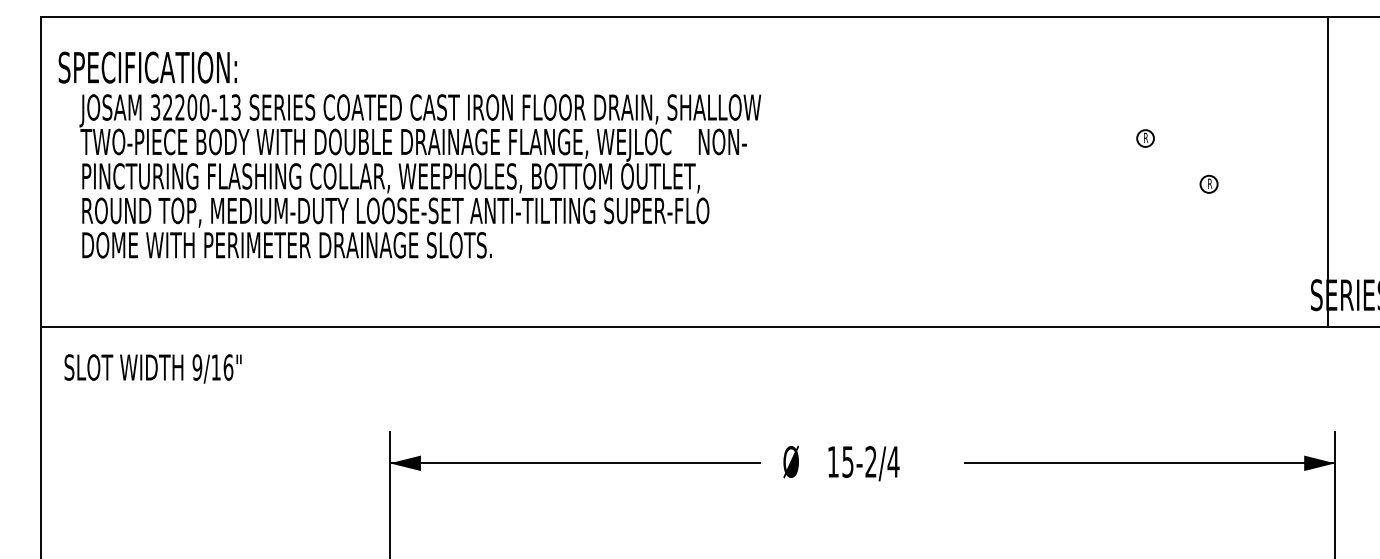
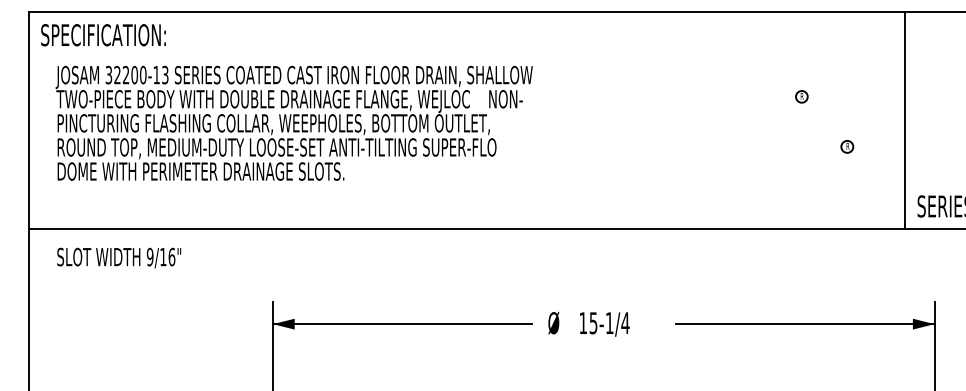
text: (147, 68) -> (103, 35), moved
line: (1327, 170) -> (904, 119), moved
part: (1209, 183) -> (847, 146), moved
text: (153, 368) -> (119, 257), moved
text: (870, 460) -> (609, 322), 15-2/4 -> 15-1/4

